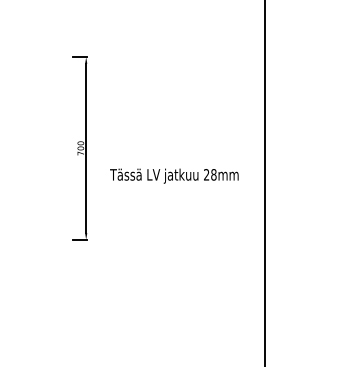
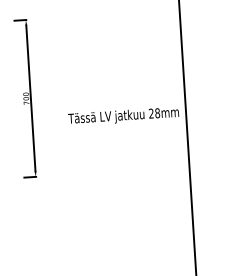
text: (174, 175) -> (123, 115), moved

